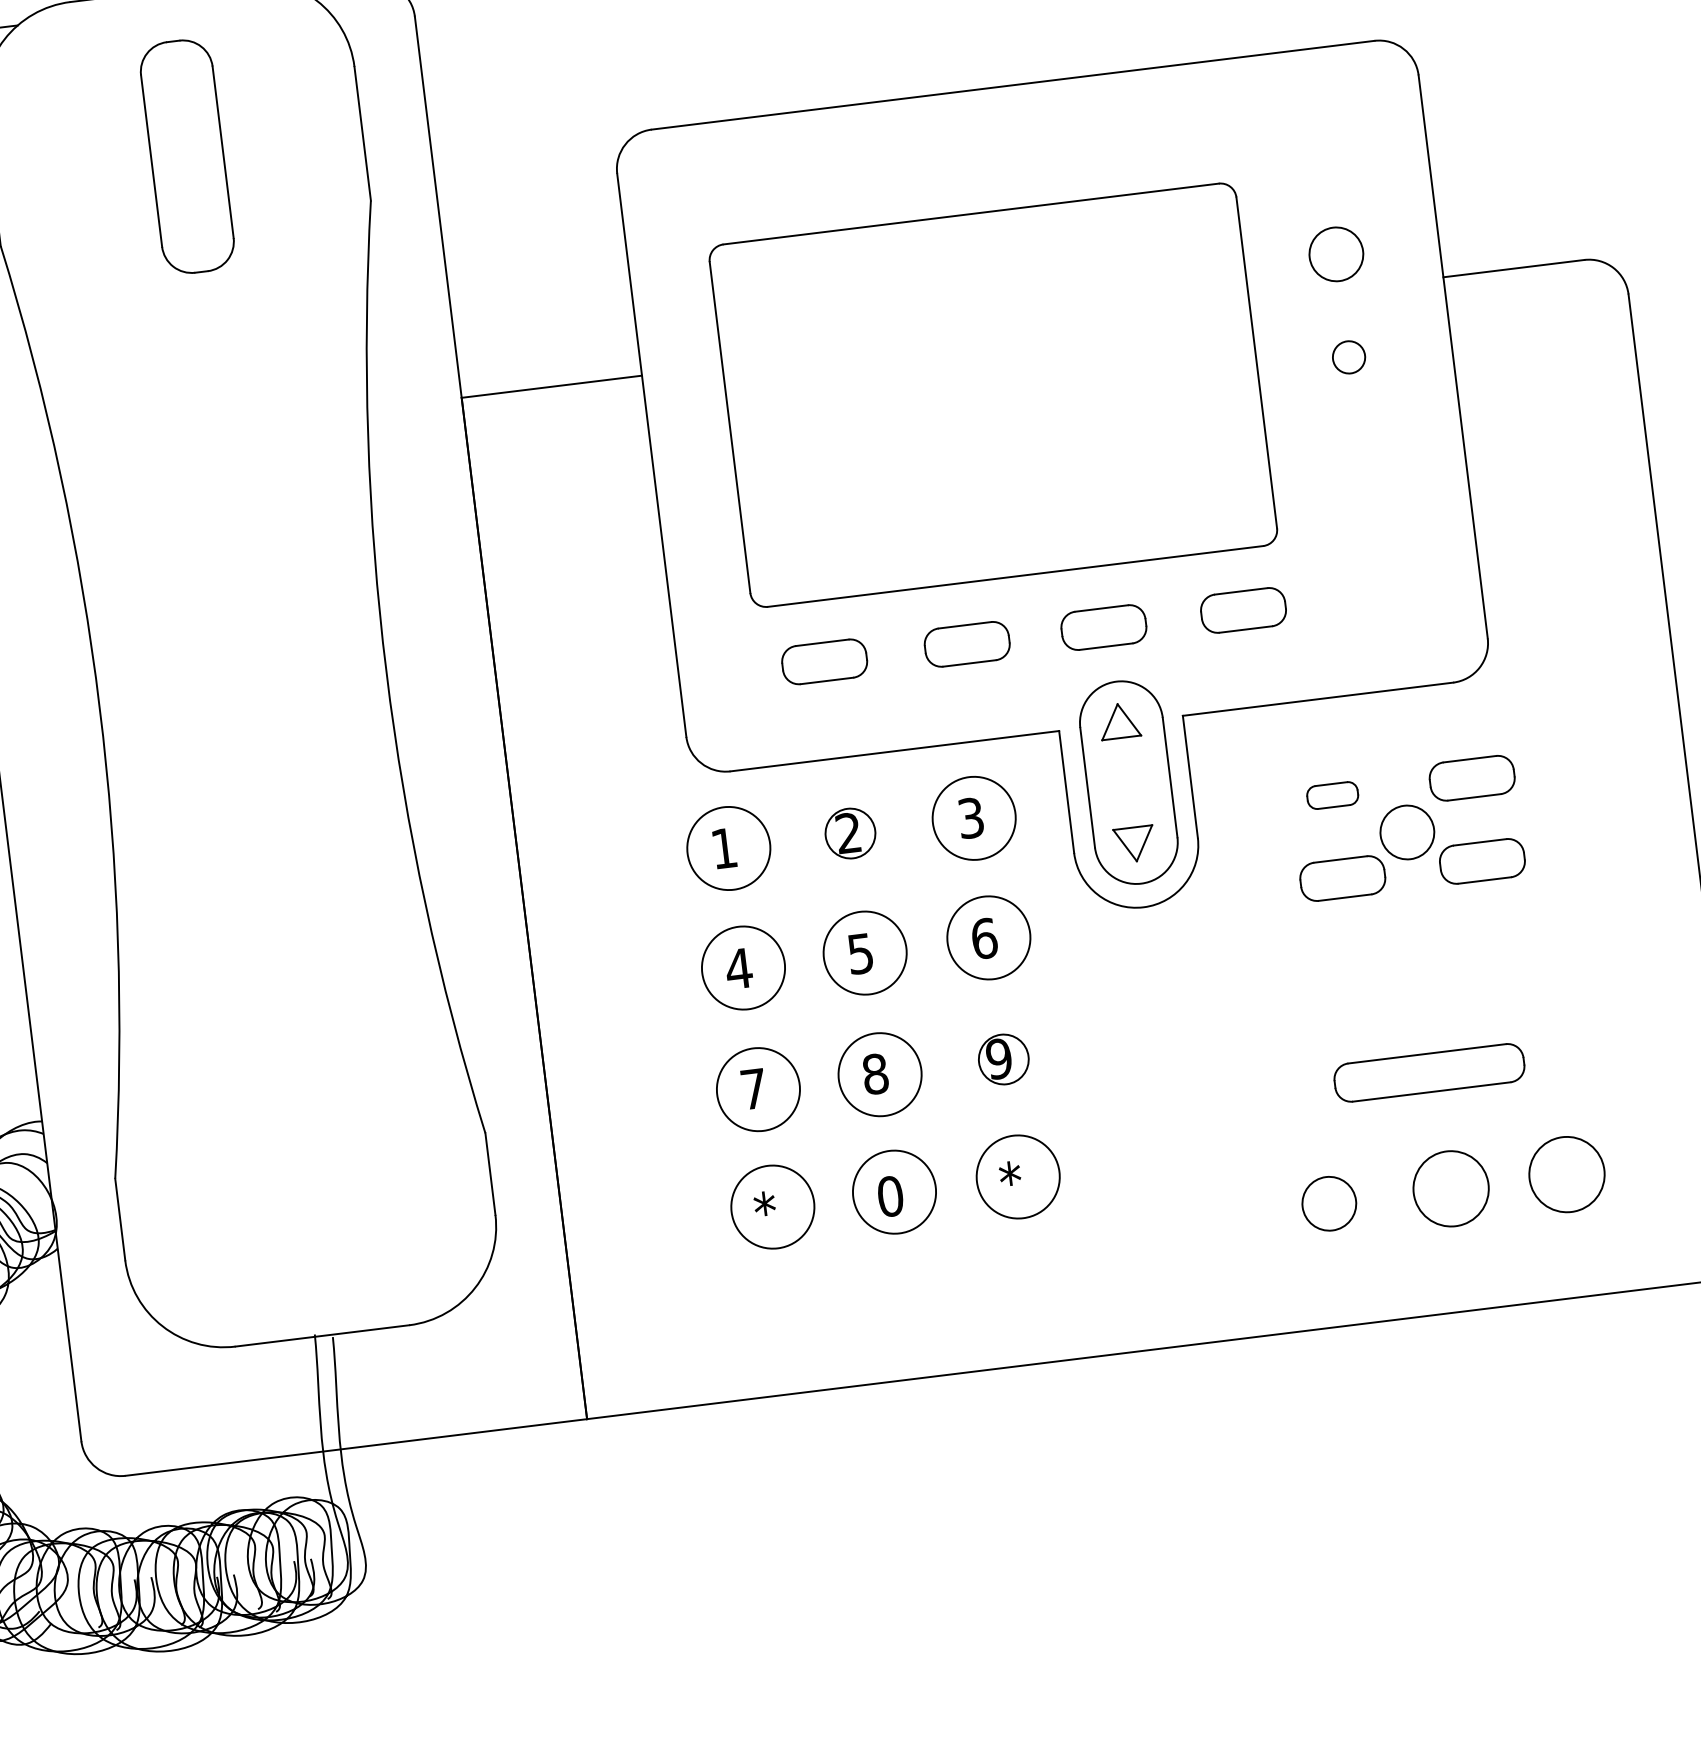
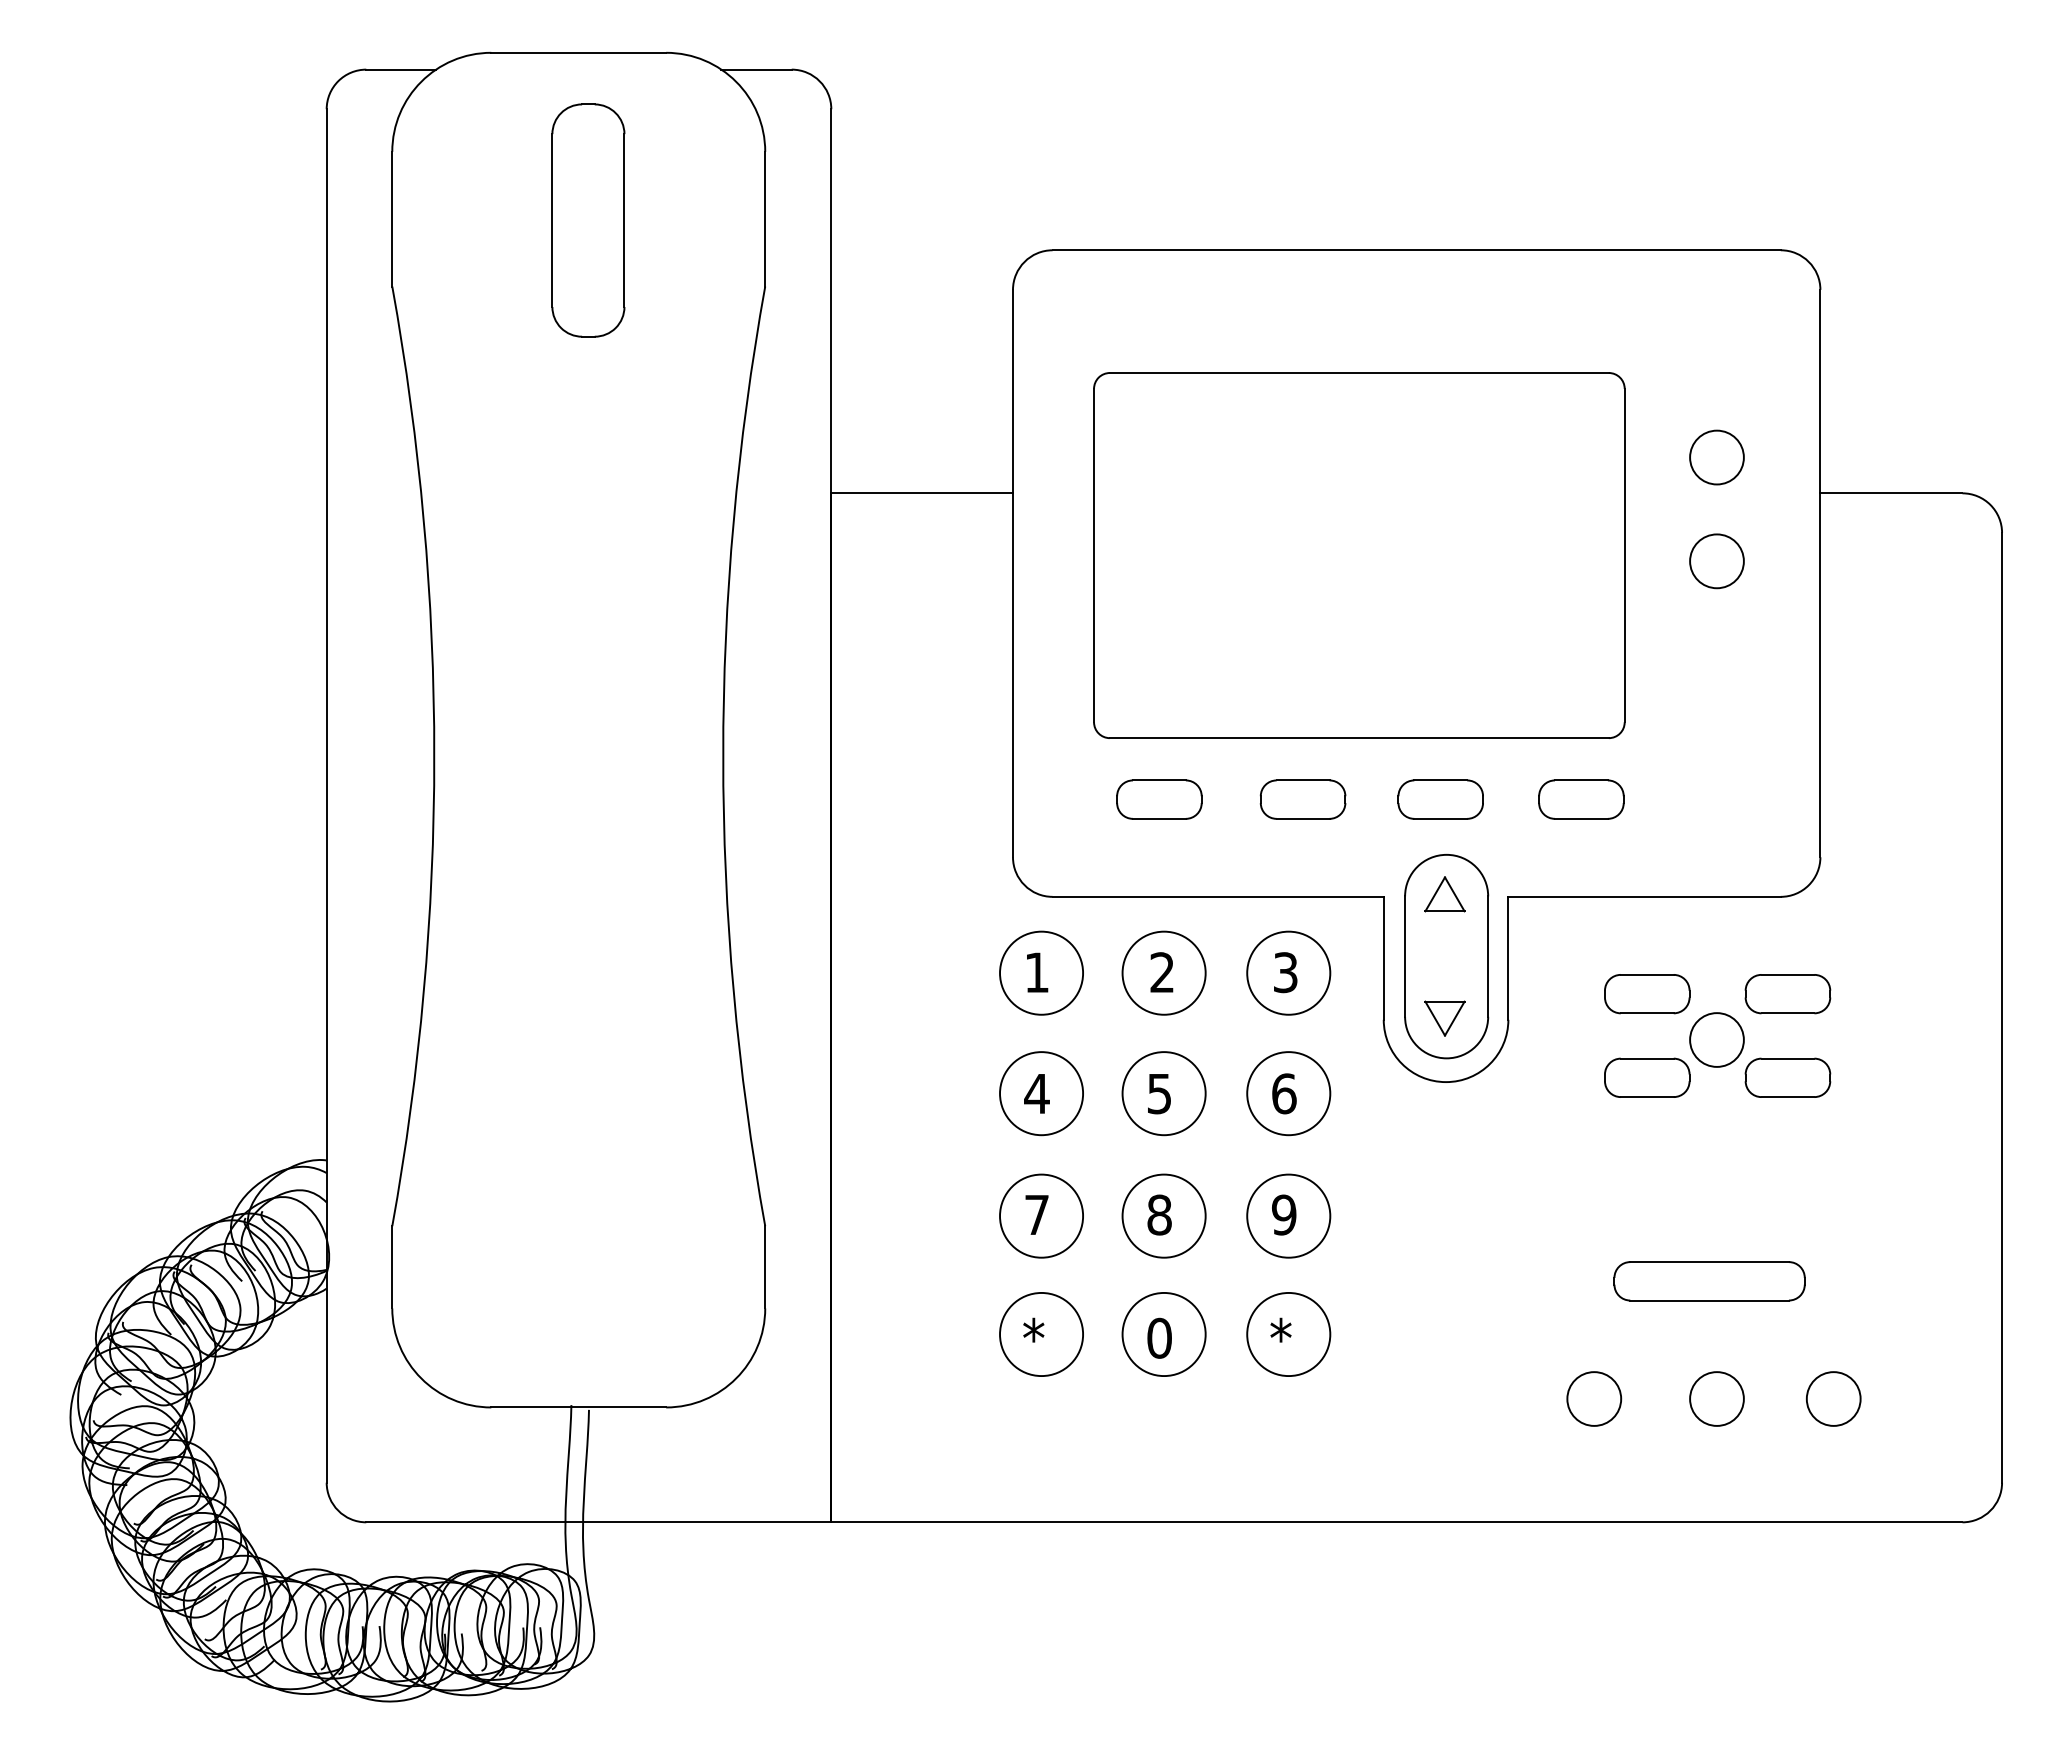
circle: (1348, 357) -> (1716, 561), size x1.67
part: (1332, 795) -> (1647, 994), size x1.67
circle: (849, 832) -> (1163, 972), size x1.67
circle: (1003, 1058) -> (1288, 1215), size x1.67
circle: (1566, 1174) -> (1833, 1398), size x0.71
circle: (1450, 1188) -> (1716, 1398), size x0.71

